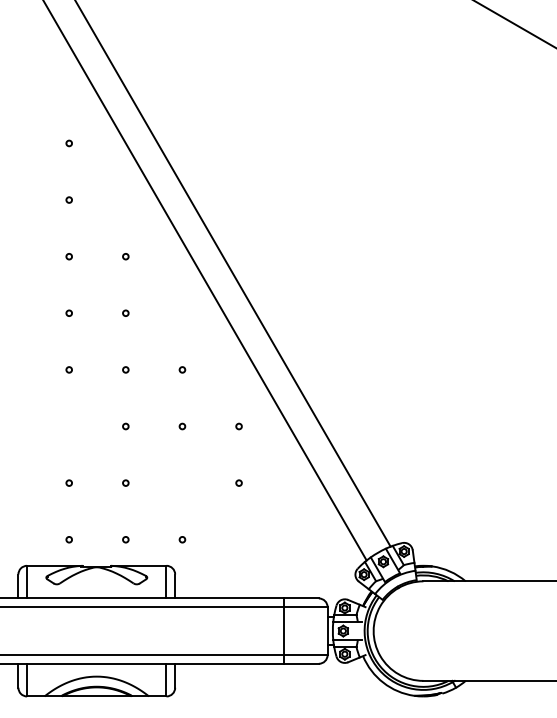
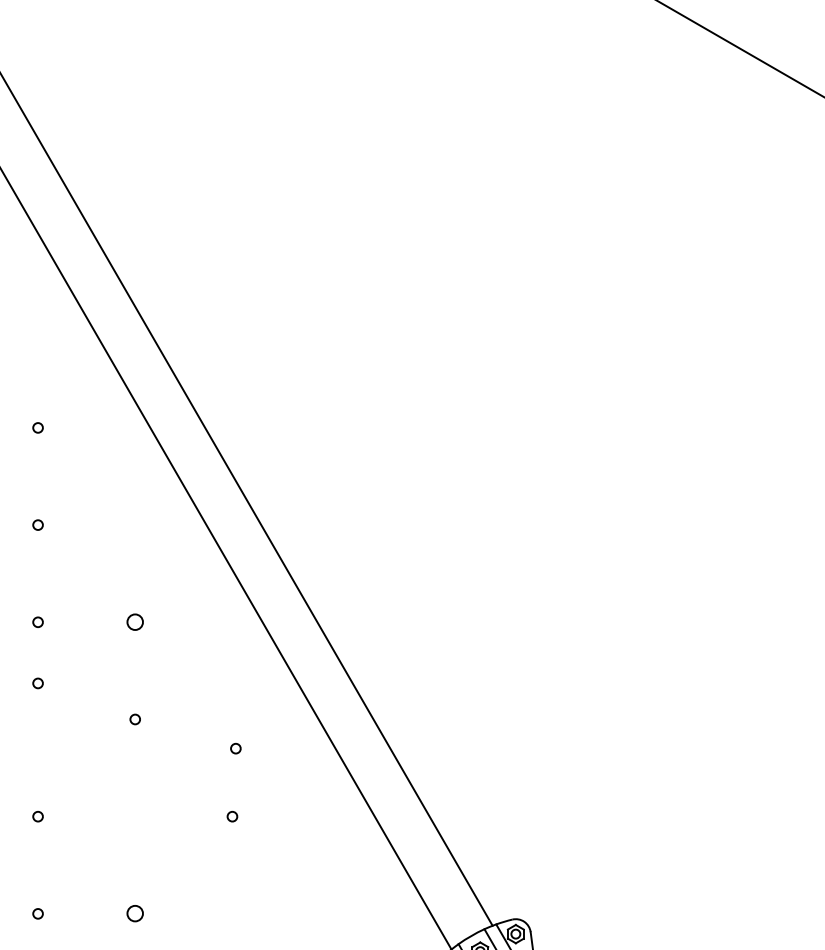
circle: (182, 369) -> (135, 621), size x1.6
circle: (125, 426) -> (37, 683), moved
circle: (238, 426) -> (234, 748), moved
circle: (182, 539) -> (135, 913), size x1.6

